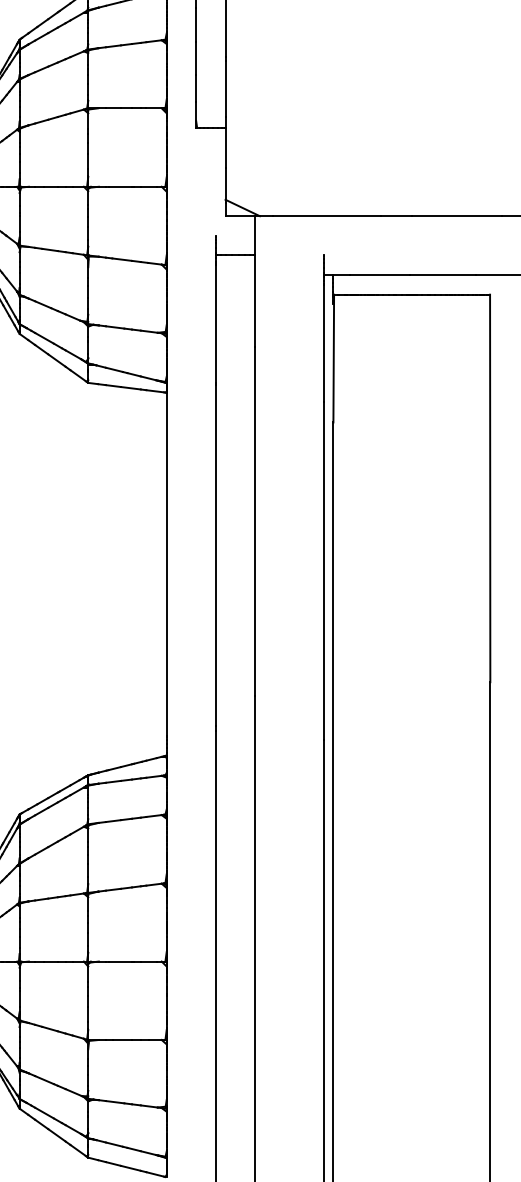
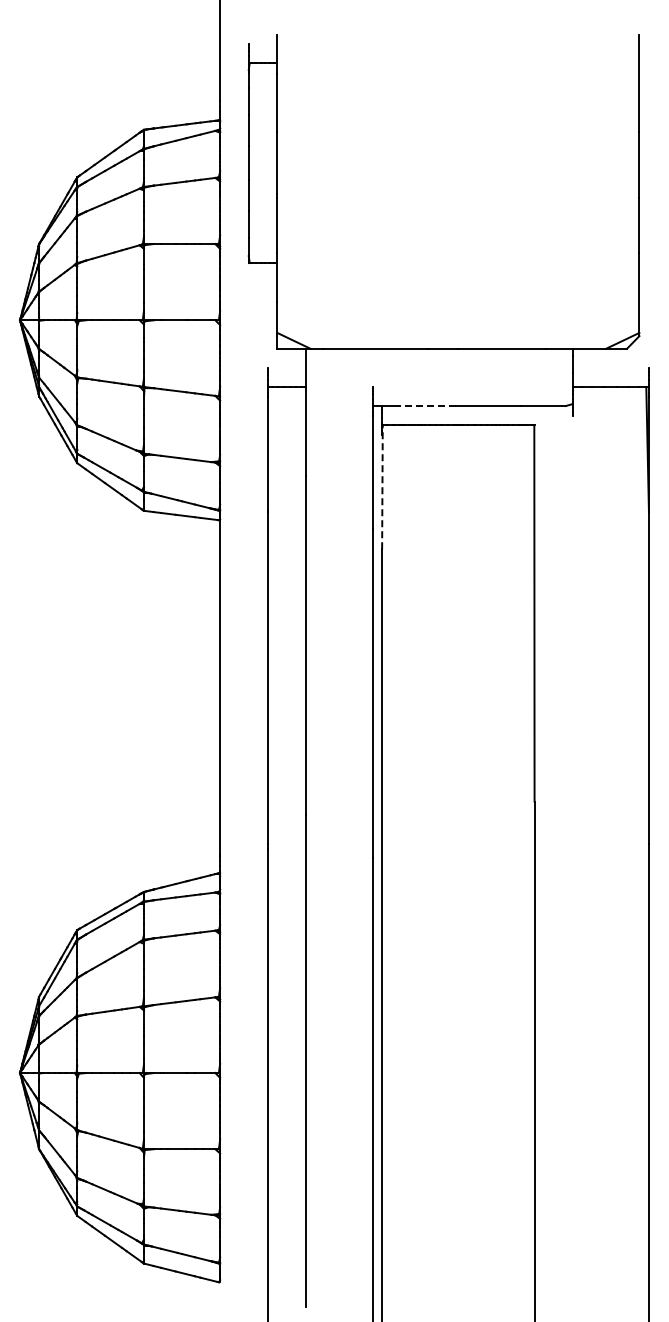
line: (379, 275) -> (426, 406), solid -> dashed
line: (333, 357) -> (382, 486), solid -> dashed

